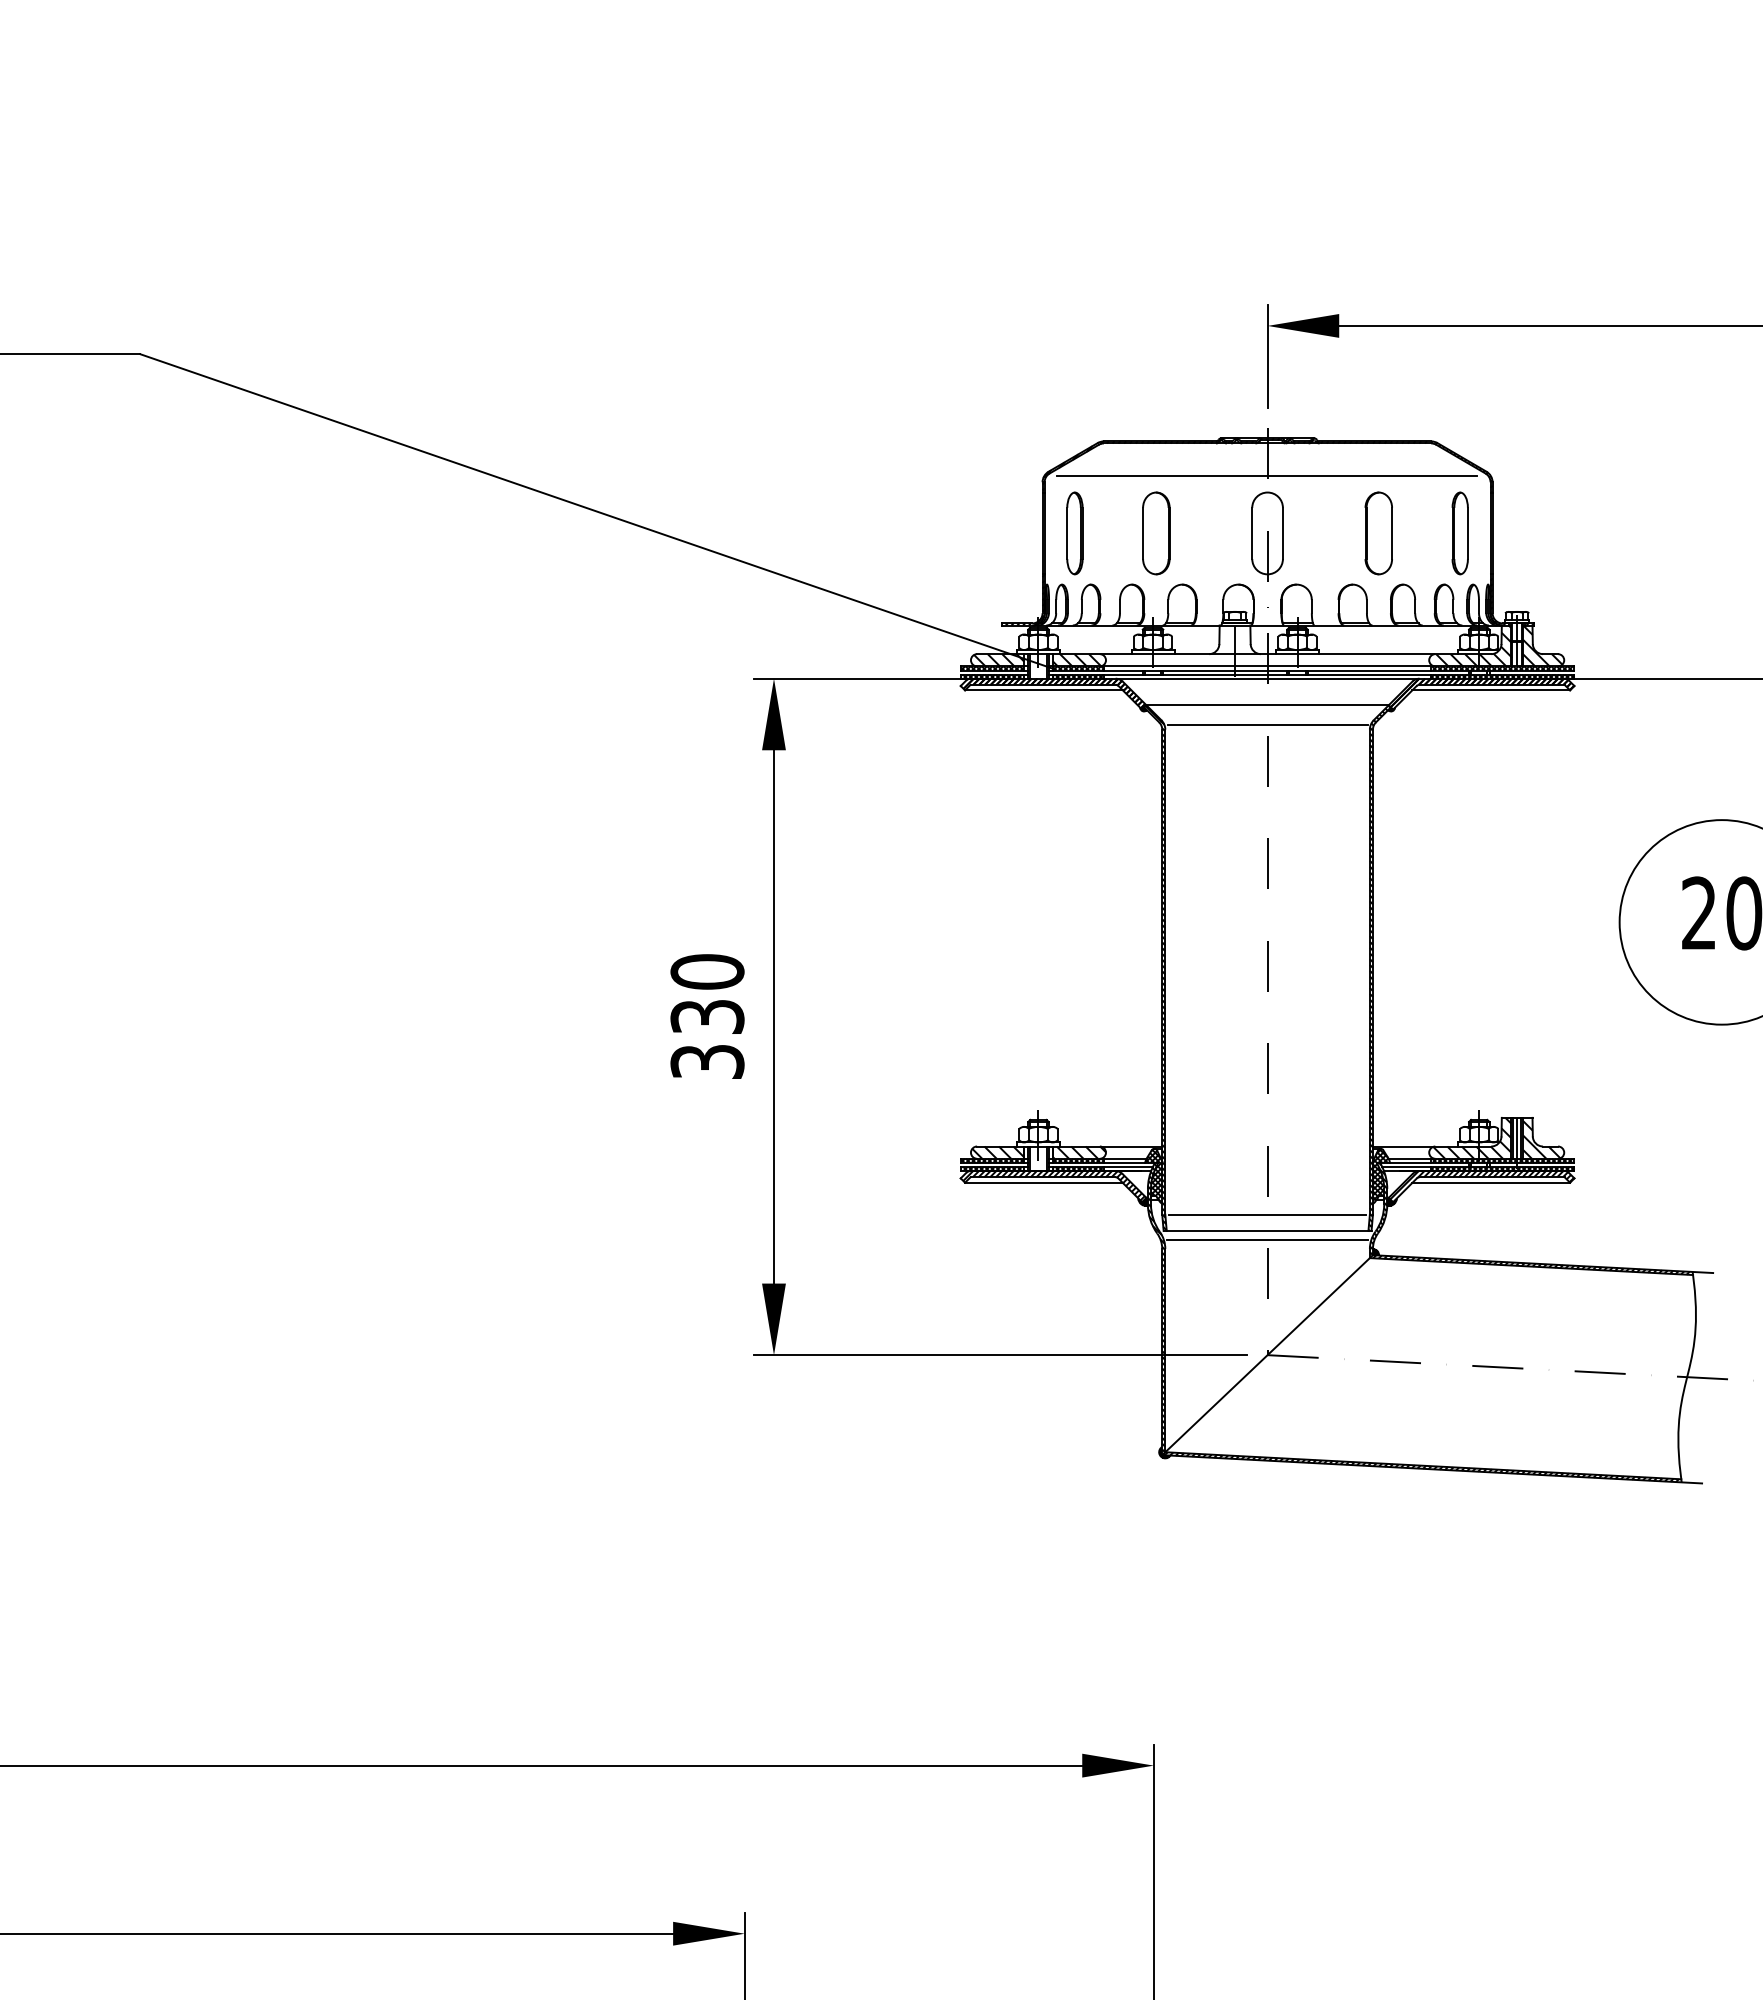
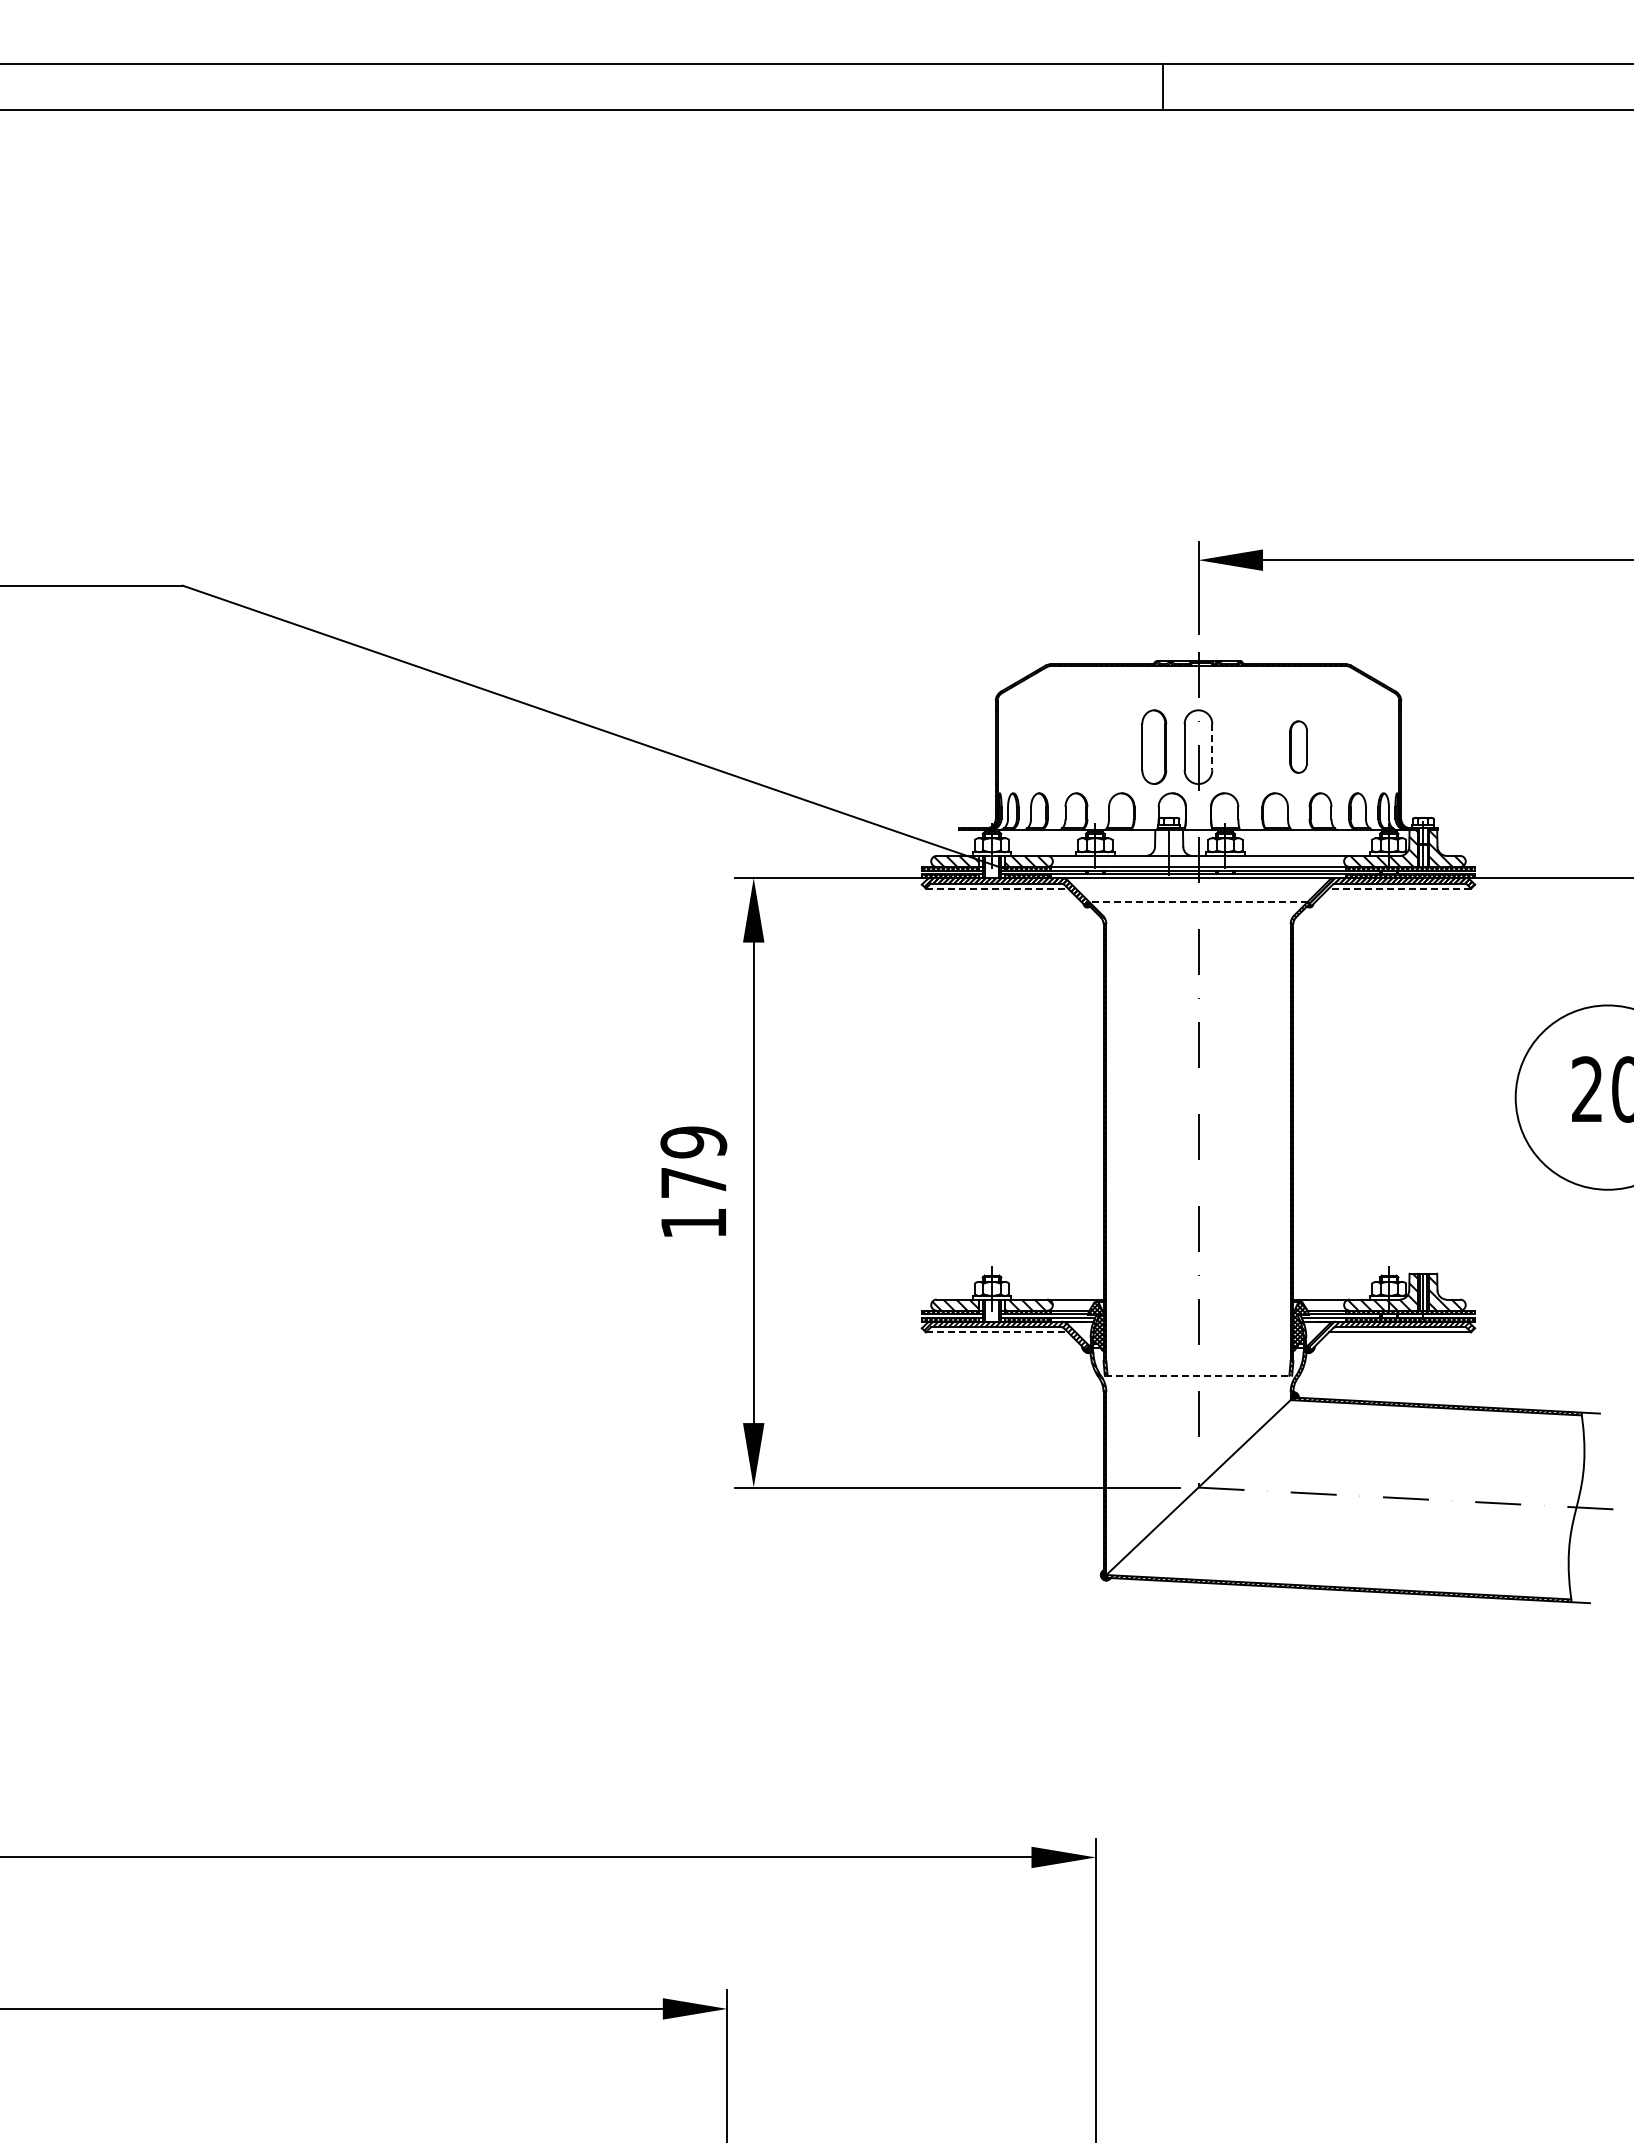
line: (1266, 476) -> (1197, 695), removed
part: (1074, 532) -> (1024, 746), removed
part: (1156, 532) -> (1154, 746), moved
part: (1378, 532) -> (1298, 746), size x0.7
part: (1459, 532) -> (1371, 746), removed
line: (1283, 533) -> (1212, 747), solid -> dashed
line: (1044, 690) -> (997, 888), solid -> dashed
line: (1490, 690) -> (1399, 888), solid -> dashed
line: (1267, 704) -> (1198, 901), solid -> dashed
line: (1267, 724) -> (1198, 919), removed
text: (707, 1016) -> (693, 1182), 330 -> 179
line: (1043, 1183) -> (996, 1332), solid -> dashed
line: (1267, 1214) -> (1198, 1360), removed
line: (1267, 1230) -> (1198, 1375), solid -> dashed
line: (1267, 1239) -> (1198, 1383), removed

